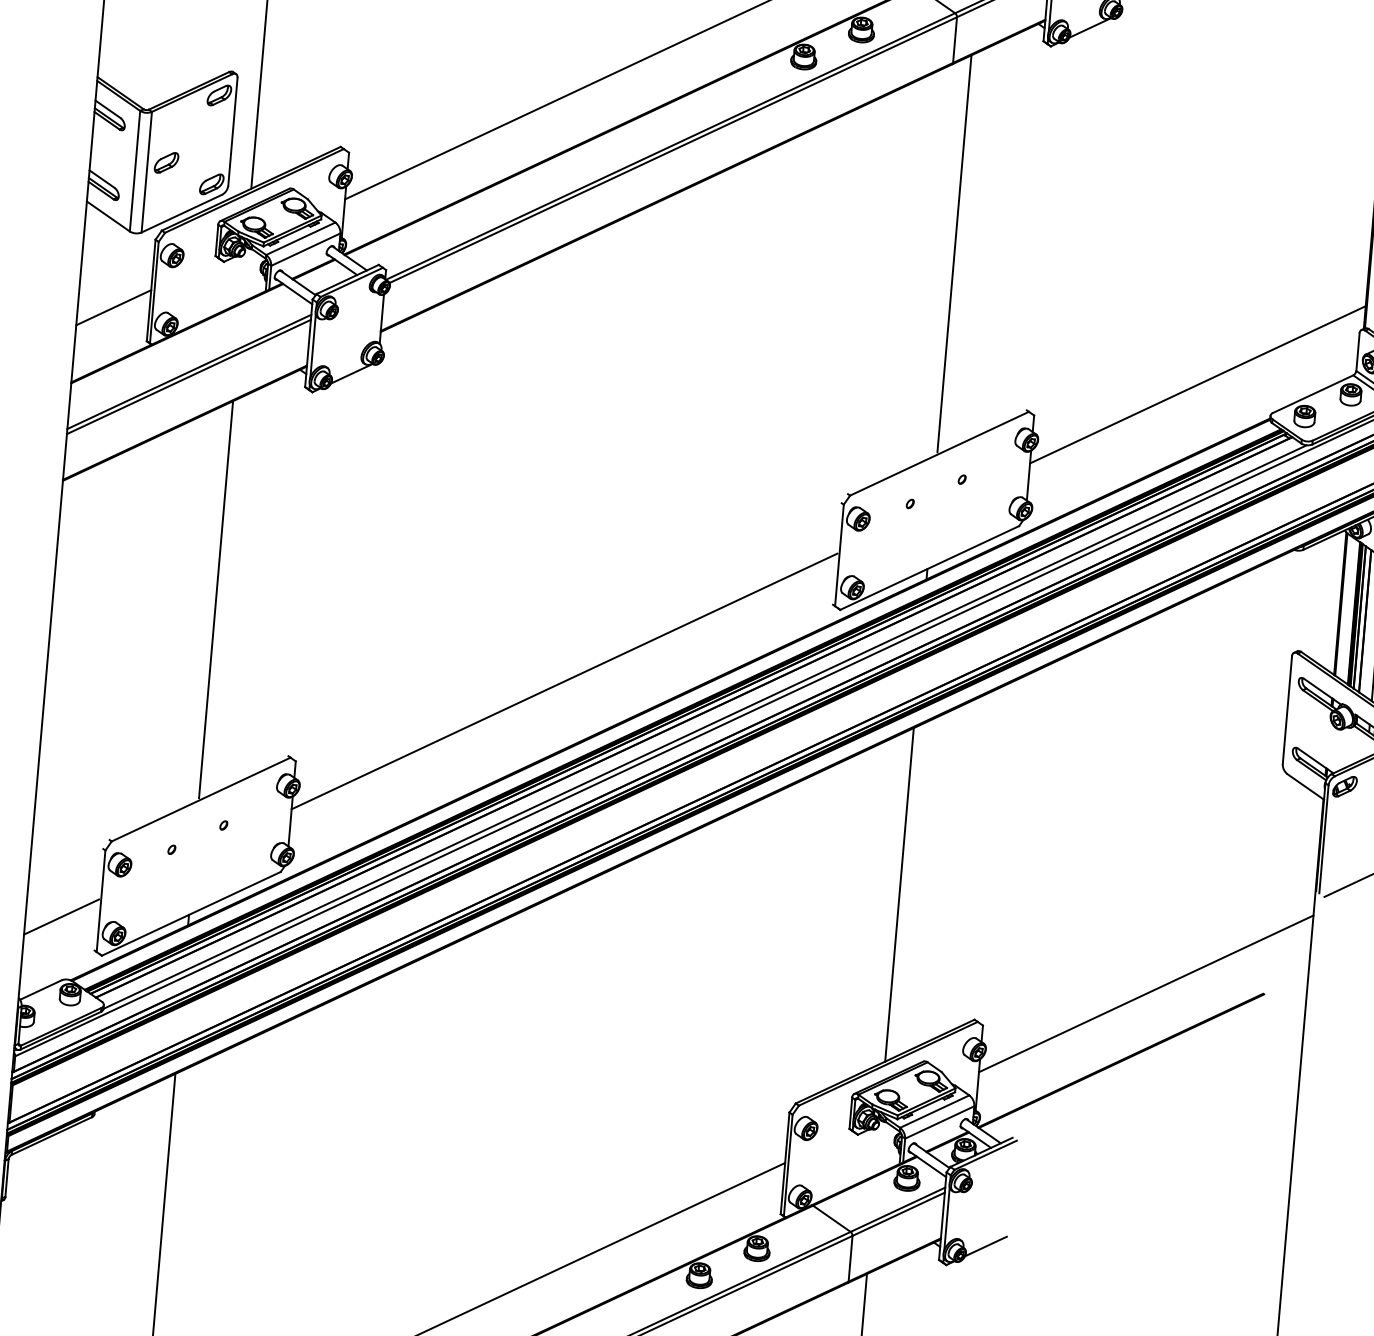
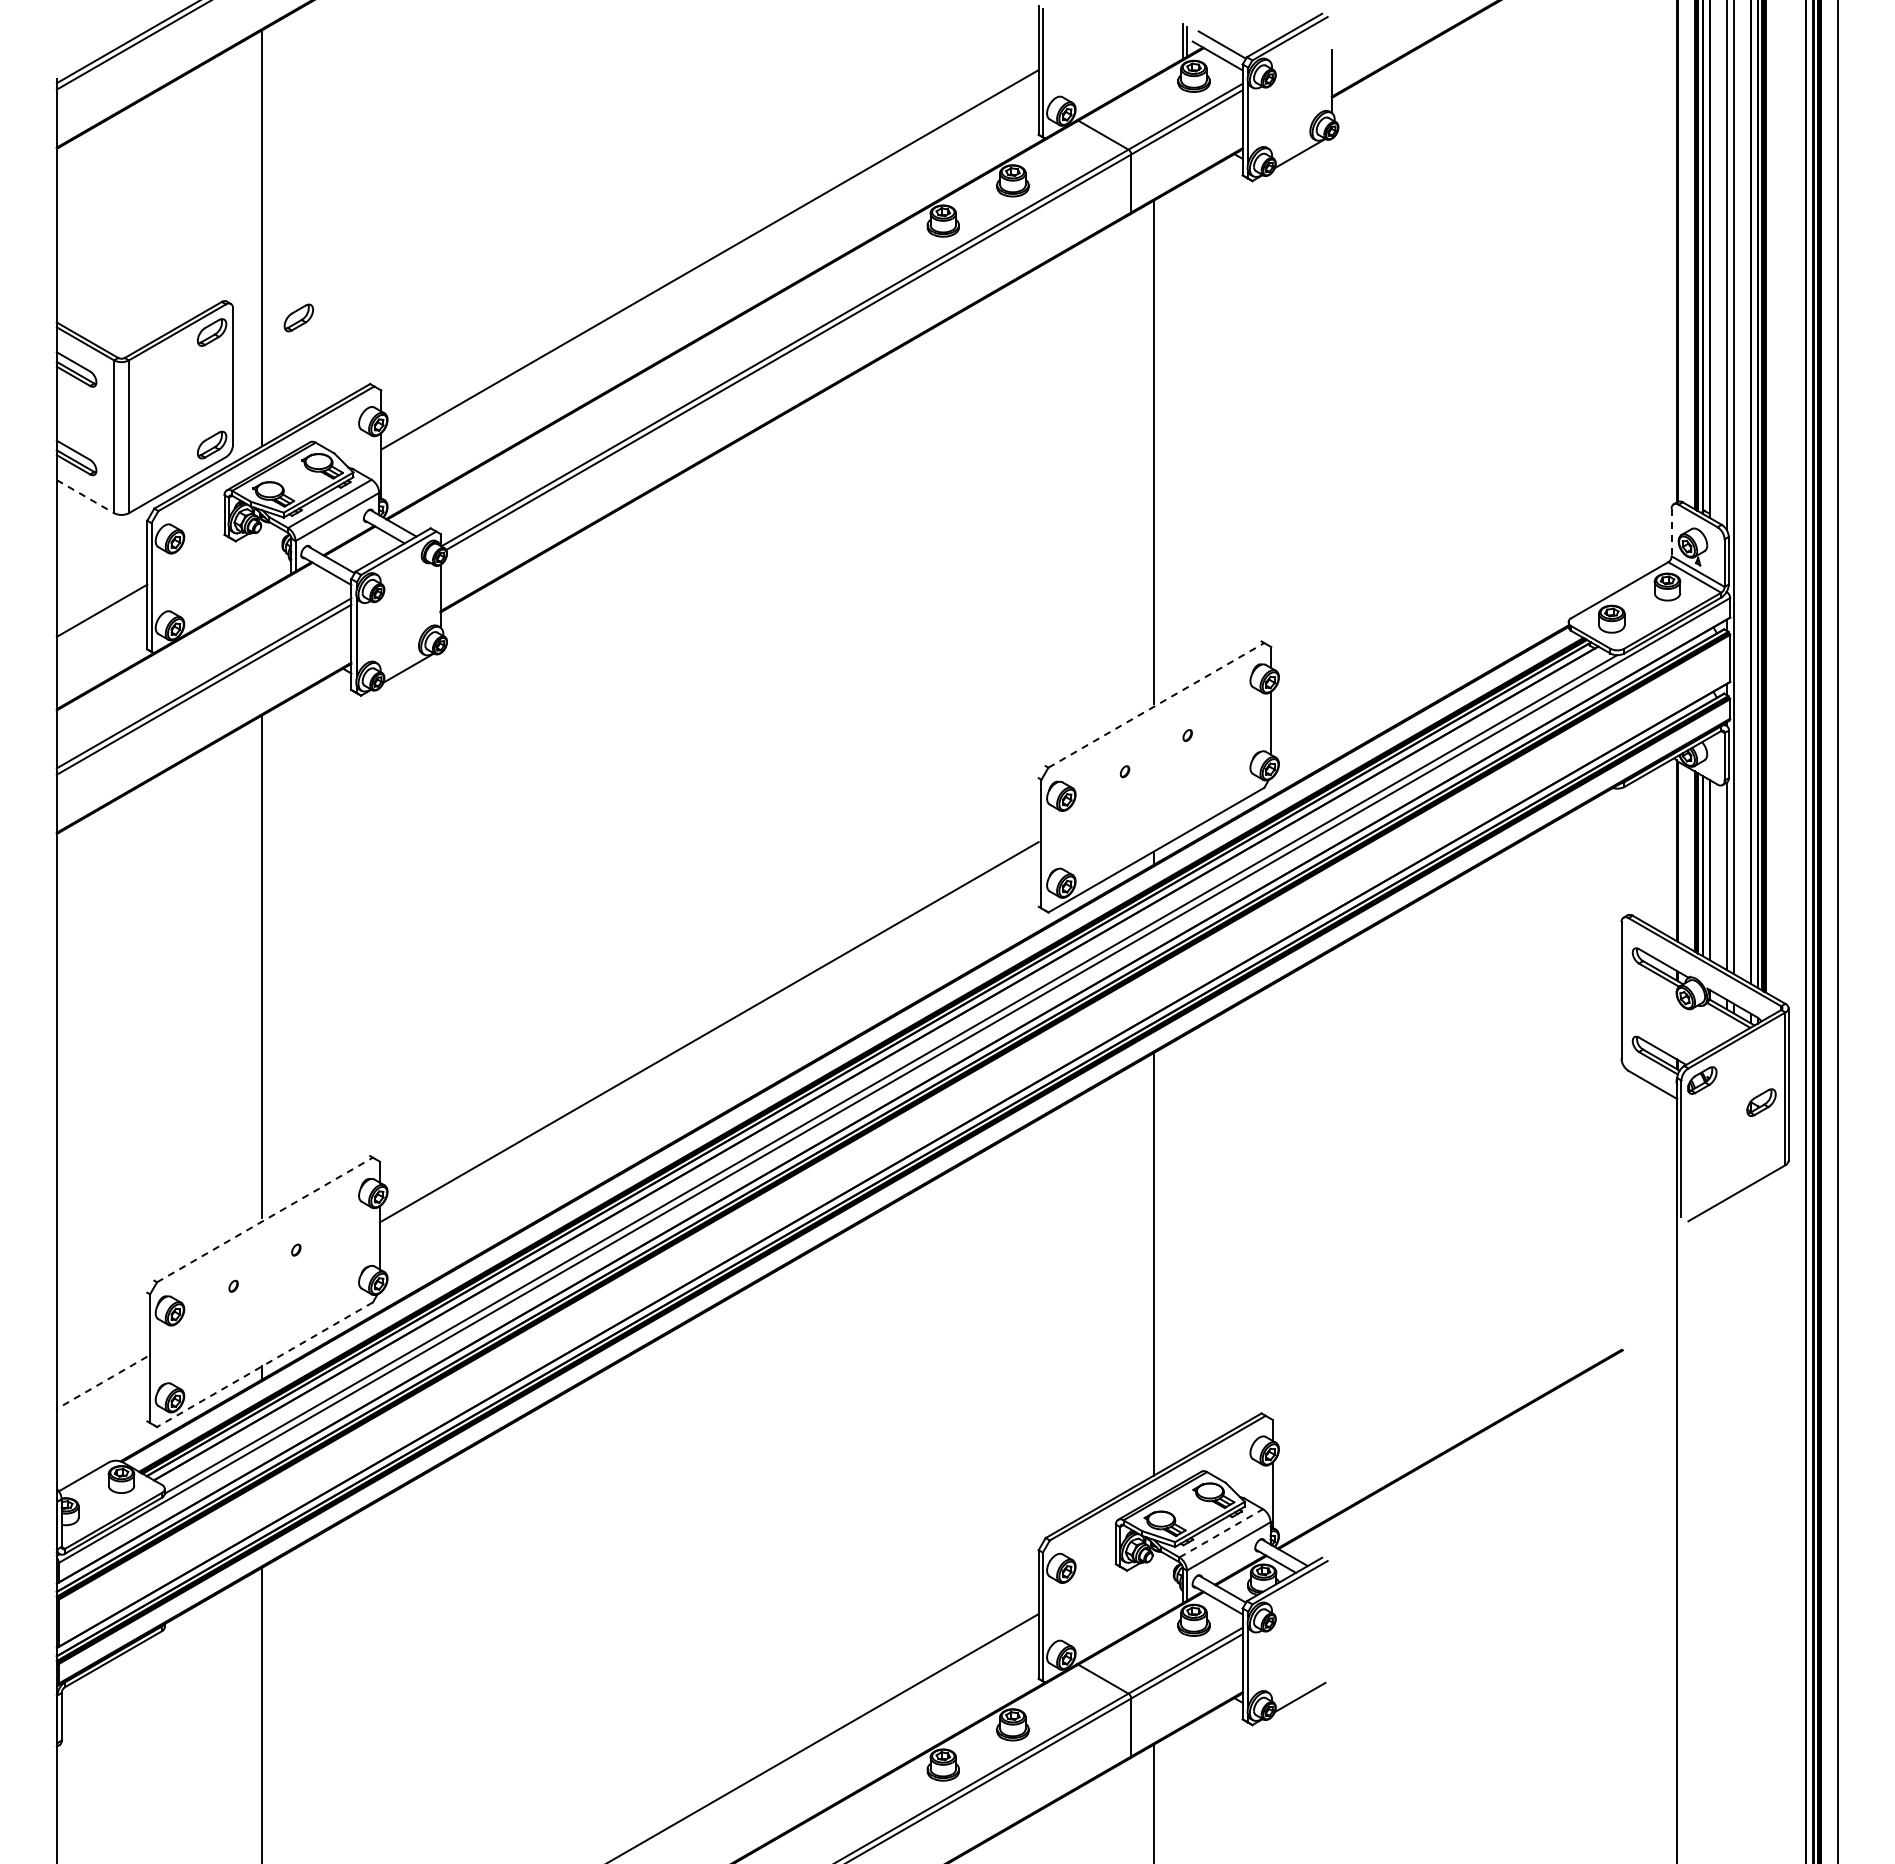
part: (166, 162) -> (298, 317), moved
line: (108, 216) -> (85, 496), solid -> dashed
line: (1357, 352) -> (1671, 532), solid -> dashed
line: (1197, 384) -> (1473, 590), removed
line: (939, 453) -> (1156, 705), solid -> dashed
line: (201, 799) -> (265, 1219), solid -> dashed
line: (191, 913) -> (265, 1364), solid -> dashed
line: (61, 917) -> (101, 1383), solid -> dashed
line: (1146, 993) -> (1474, 1362), removed
line: (934, 1111) -> (1221, 1533), solid -> dashed

